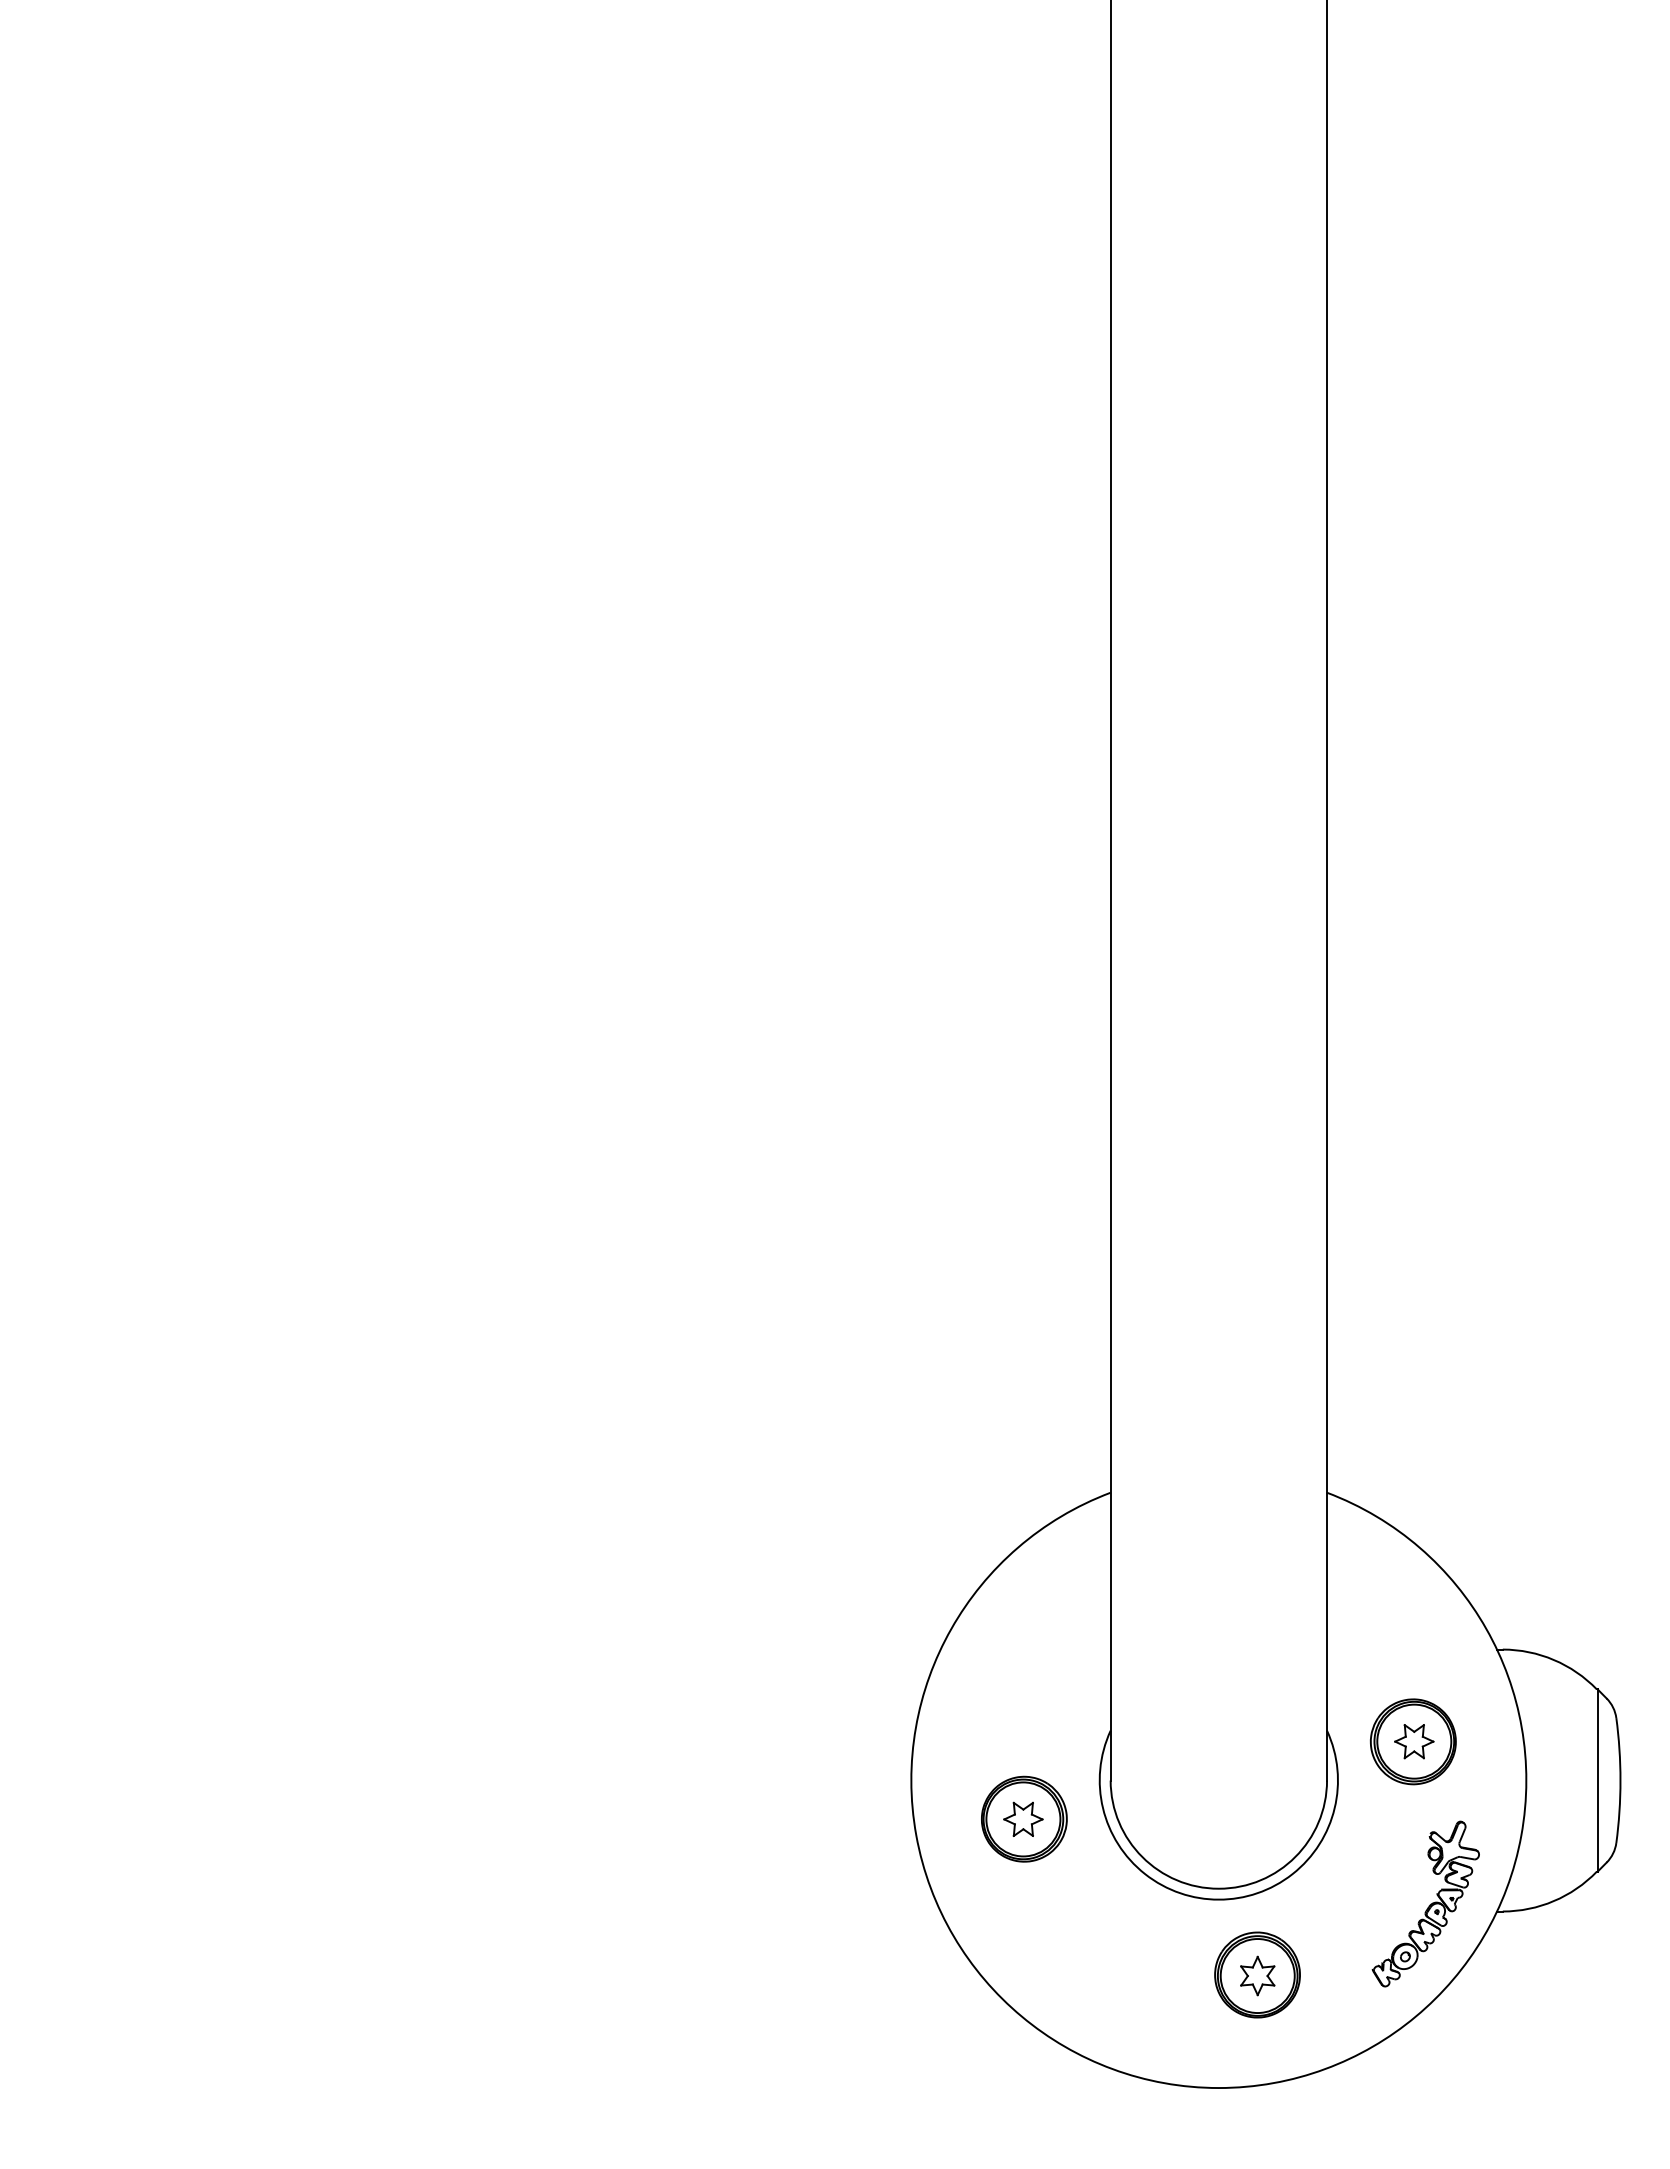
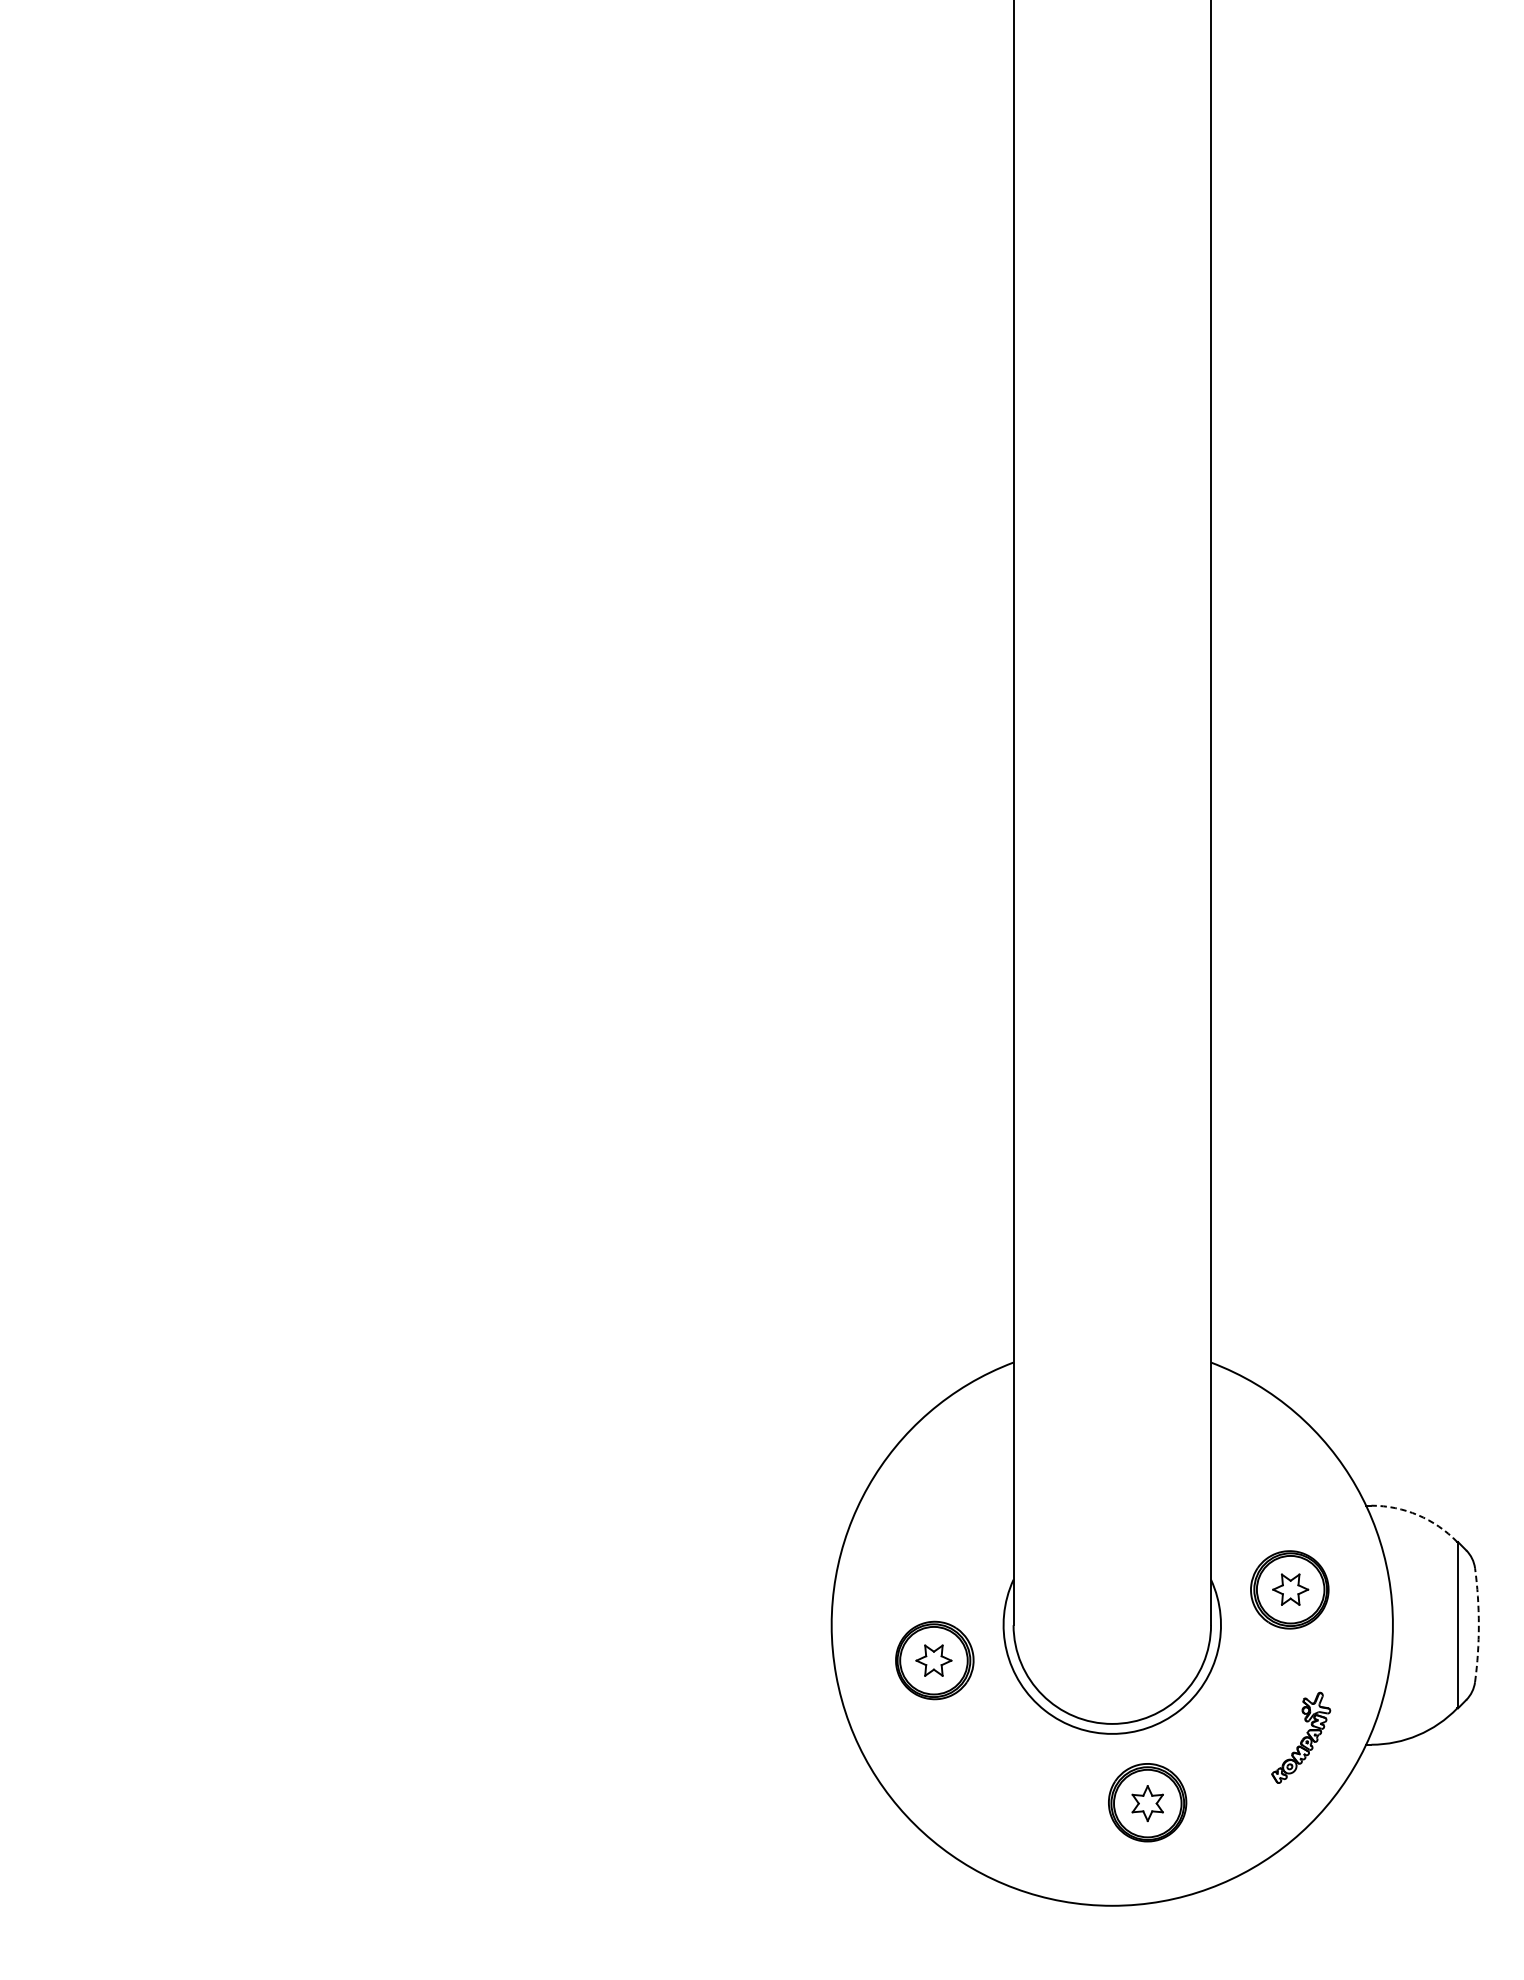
arc: (1553, 1659) -> (1417, 1514), solid -> dashed
arc: (1620, 1780) -> (1478, 1625), solid -> dashed
part: (1425, 1903) -> (1300, 1737), size x0.6

